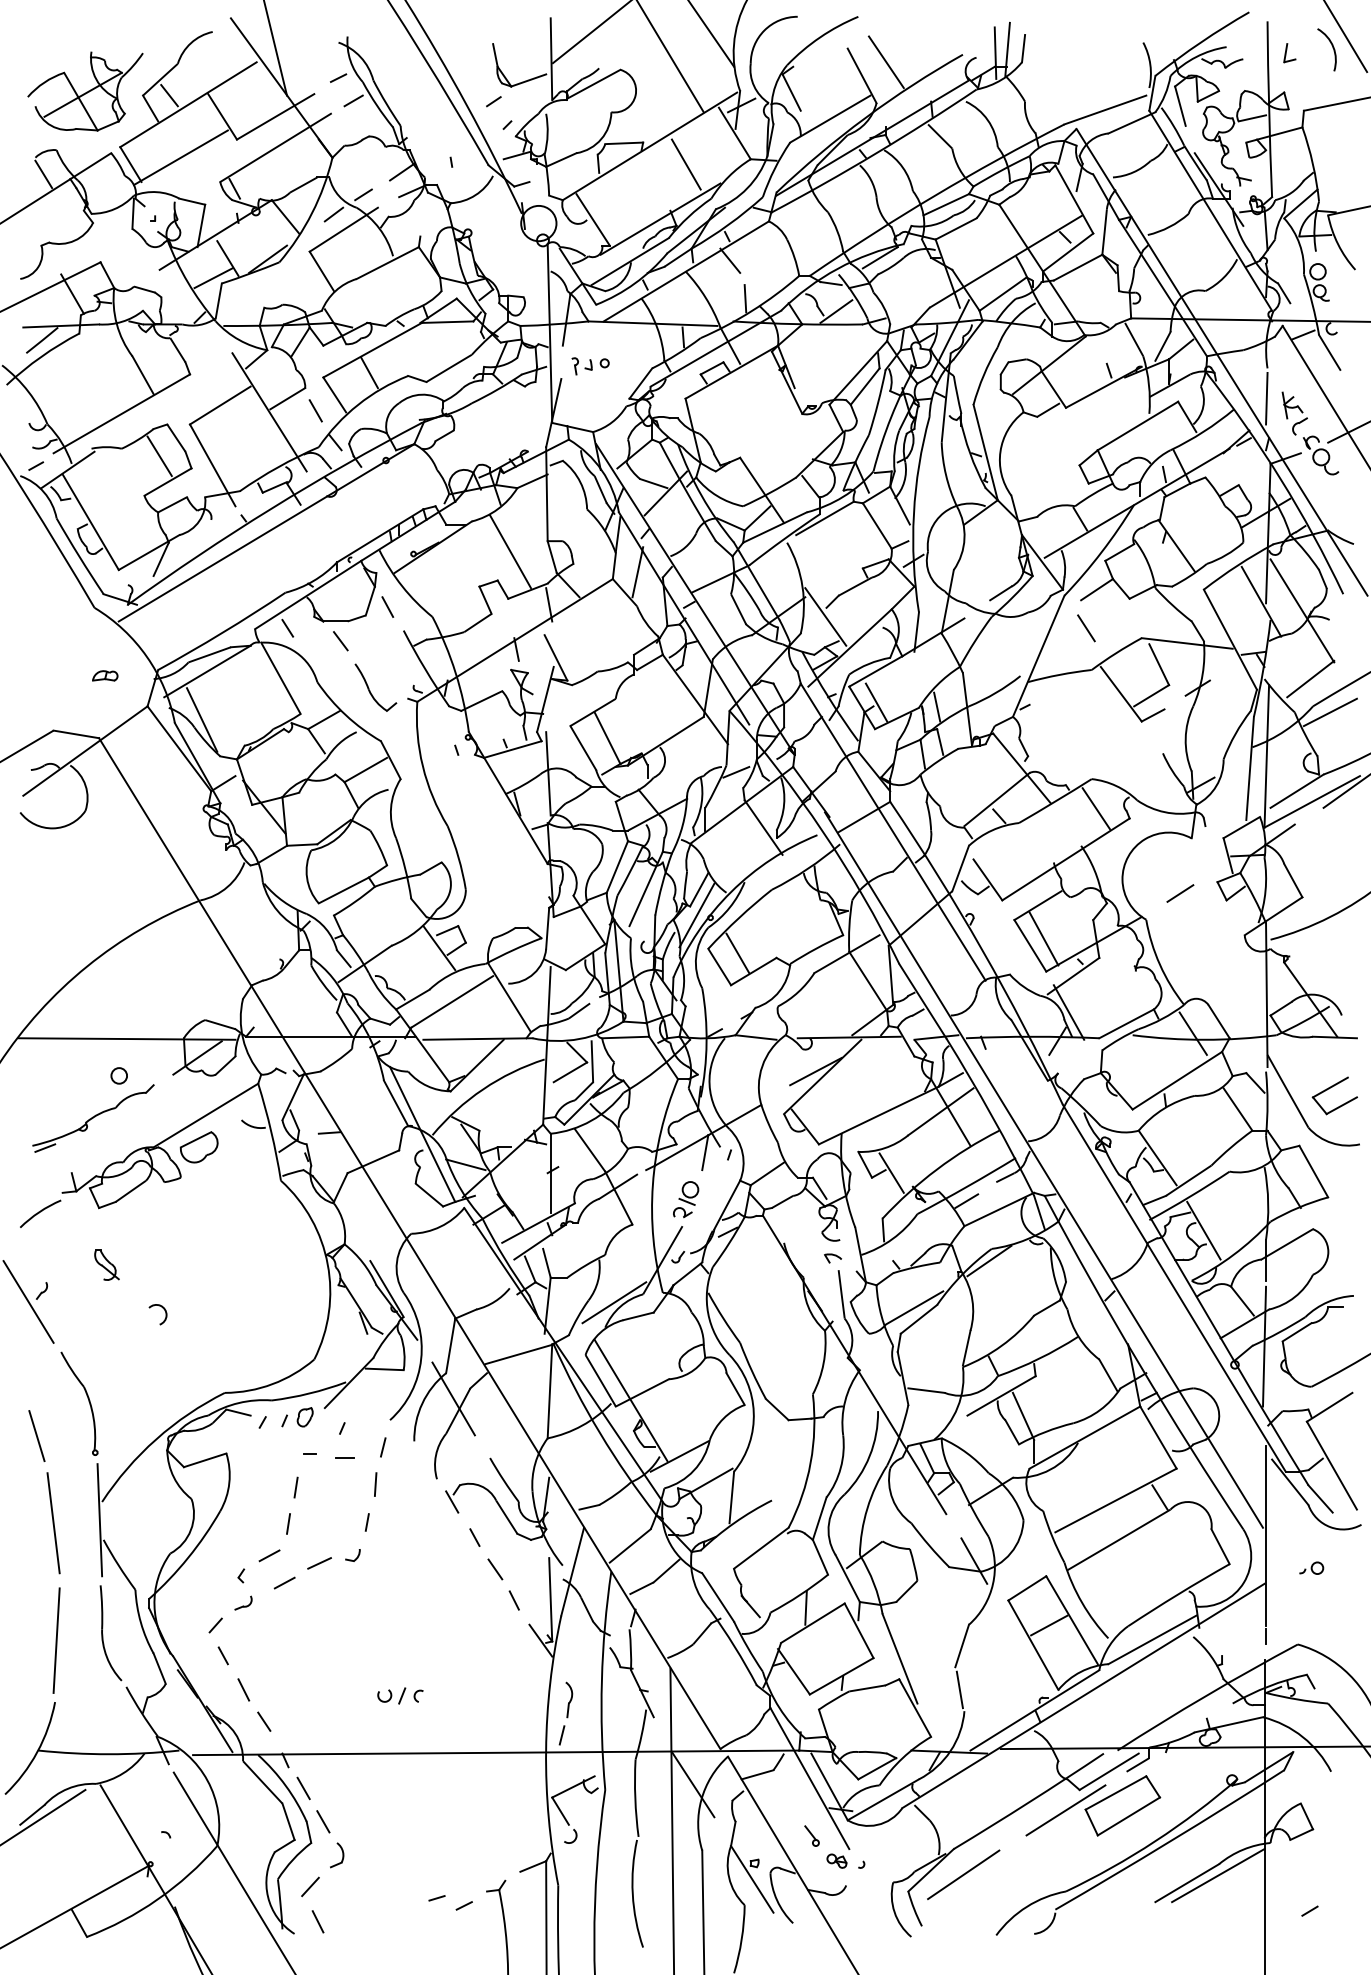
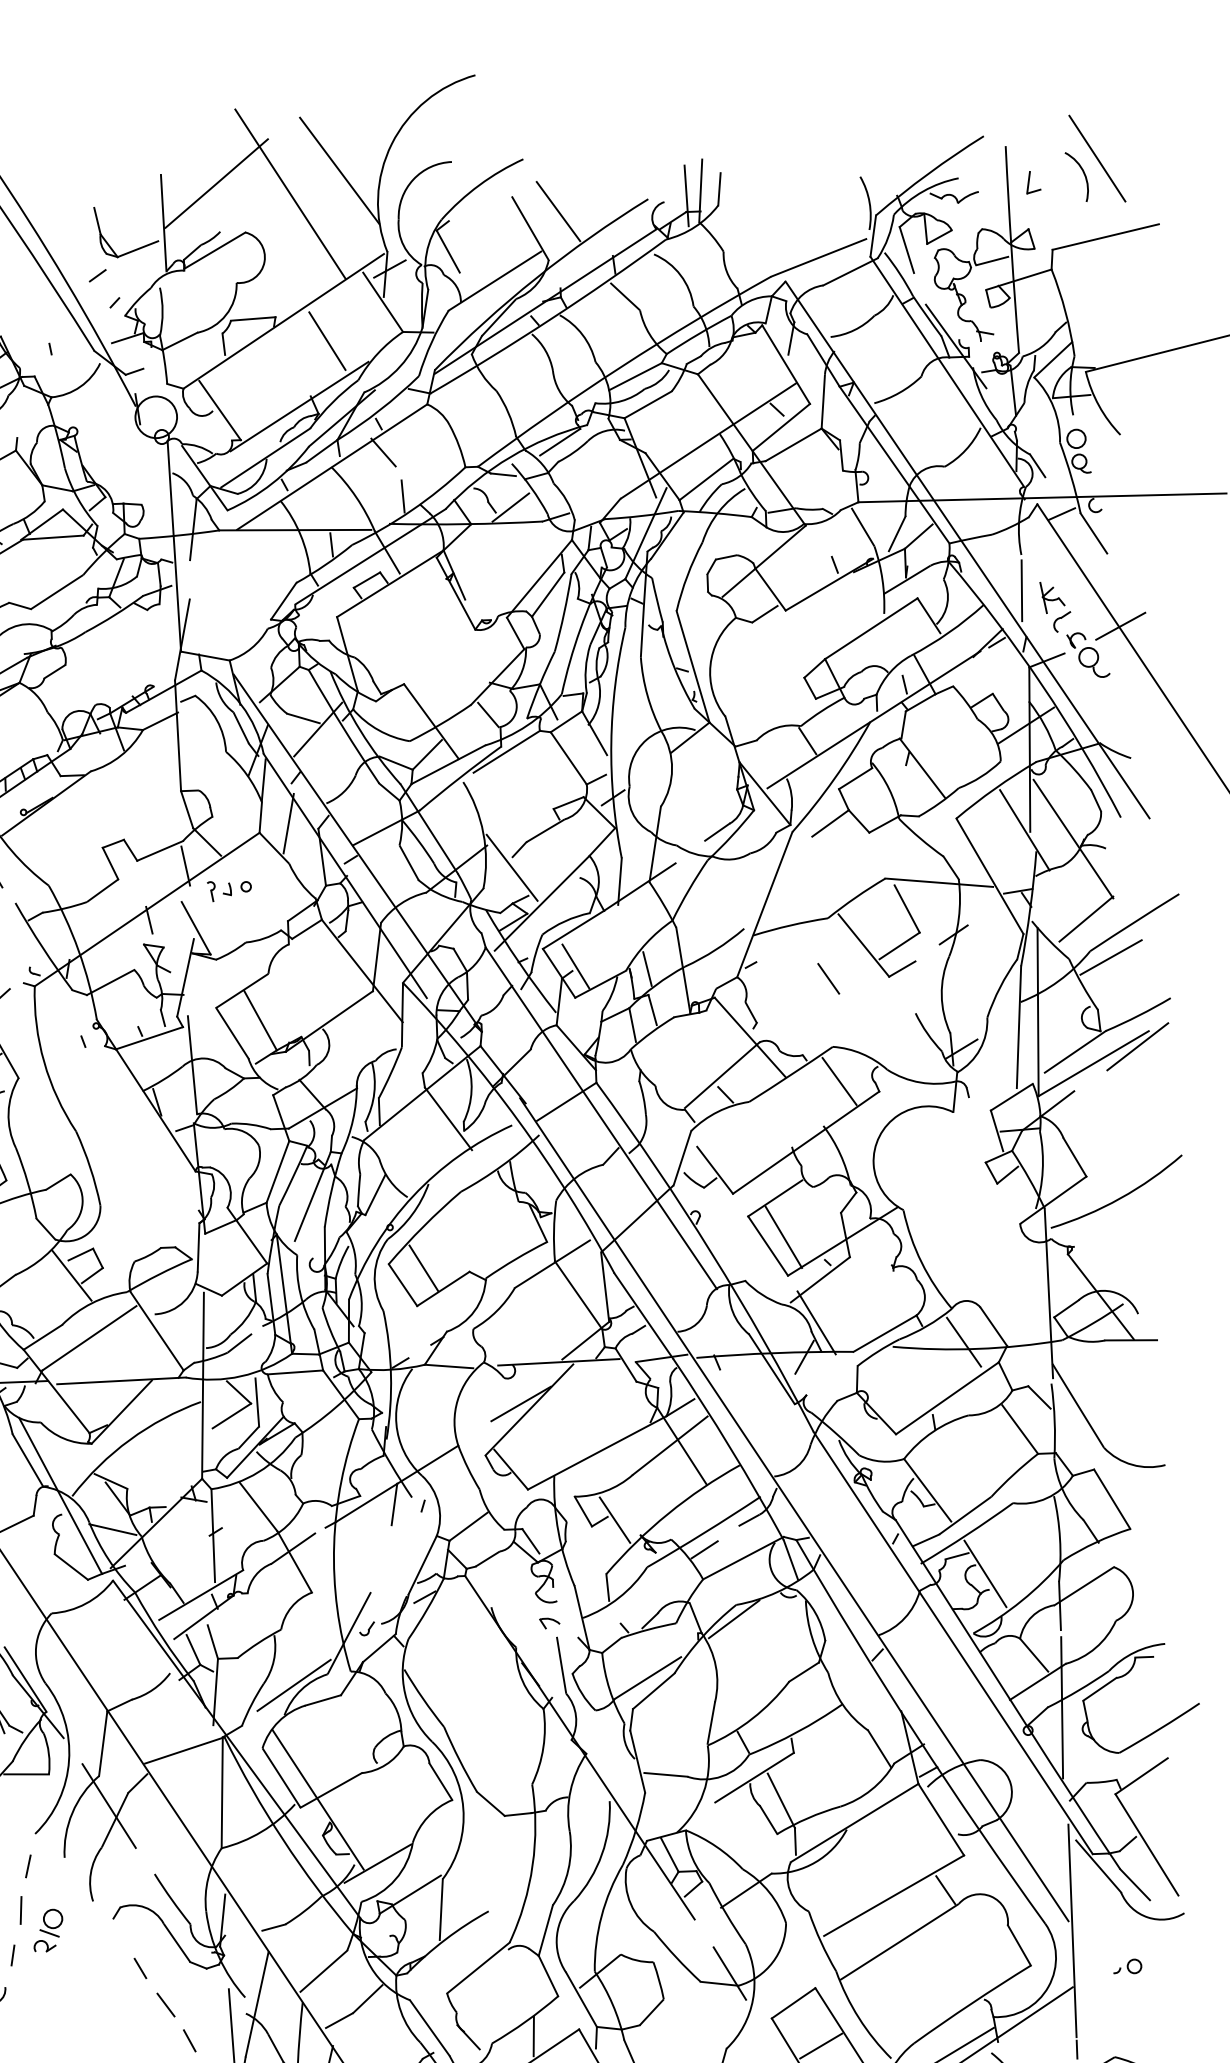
part: (590, 366) -> (229, 891), moved
line: (510, 551) -> (137, 805), removed
line: (1086, 628) -> (828, 979), moved
line: (736, 771) -> (413, 1053), removed
line: (1180, 893) -> (942, 1177), removed
line: (696, 915) -> (373, 1225), removed
part: (1329, 1089) -> (1127, 1401), removed
part: (686, 1199) -> (48, 1930), moved
line: (452, 1501) -> (112, 1926), removed

